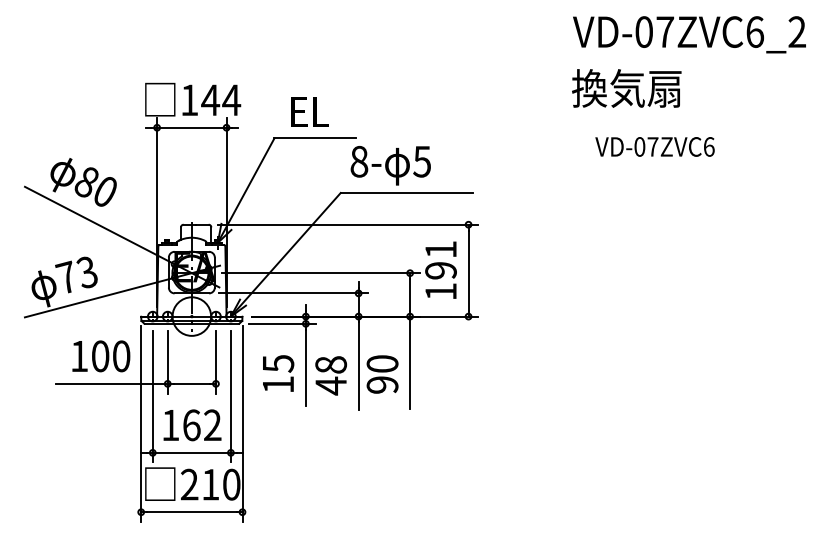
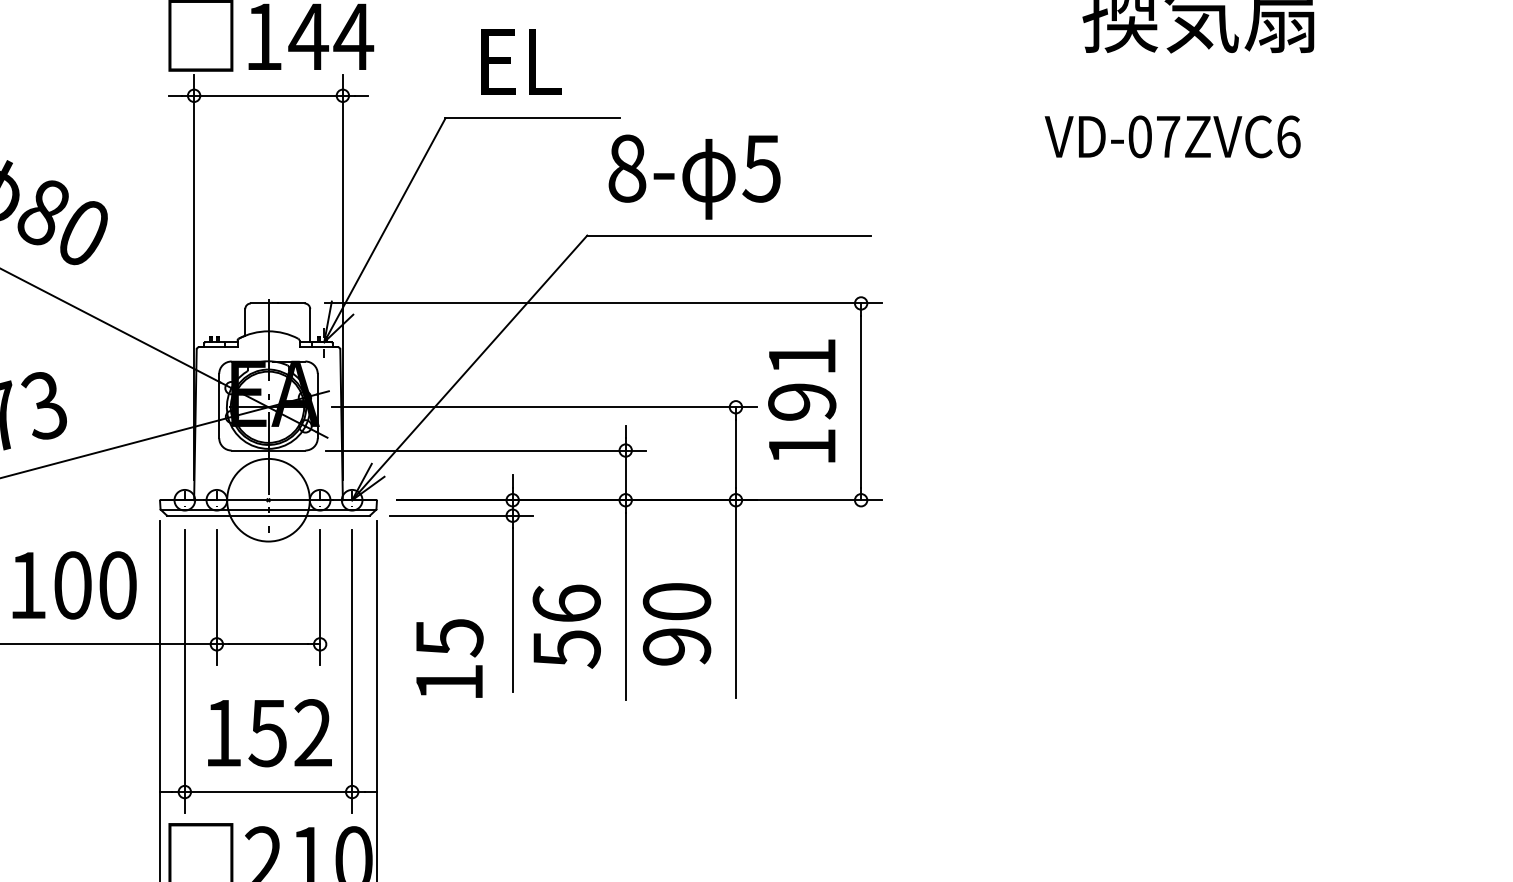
text: (654, 146) -> (1171, 135), moved
text: (278, 373) -> (449, 658), moved
text: (331, 375) -> (567, 626), 48 -> 56
text: (191, 425) -> (267, 733), 162 -> 152

